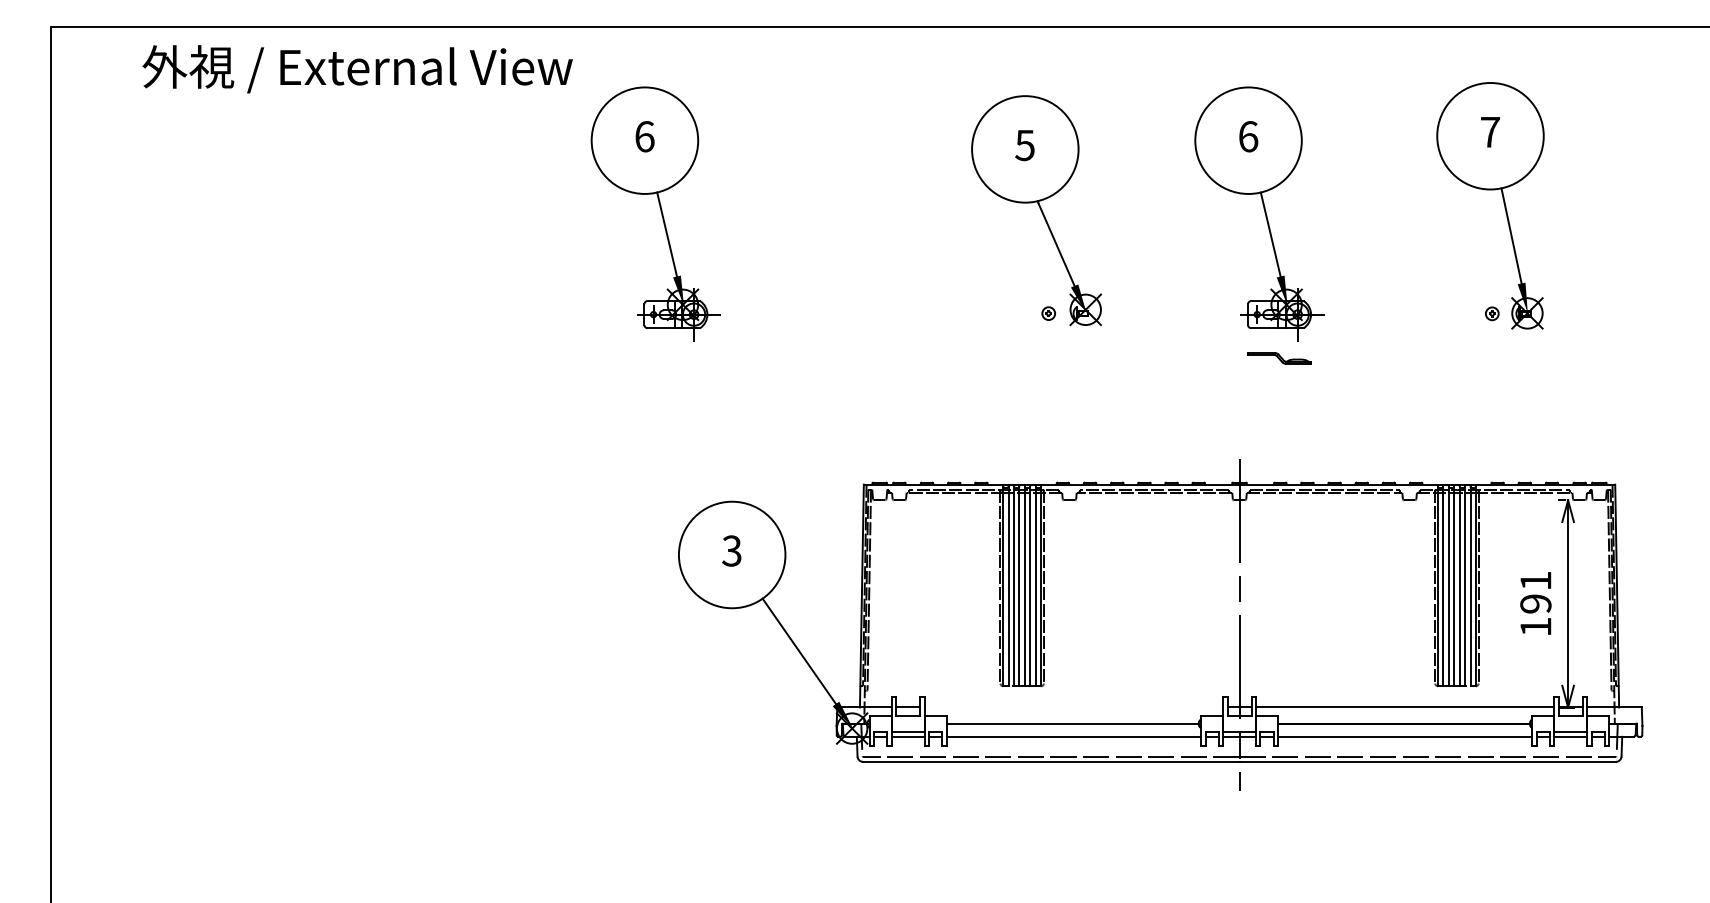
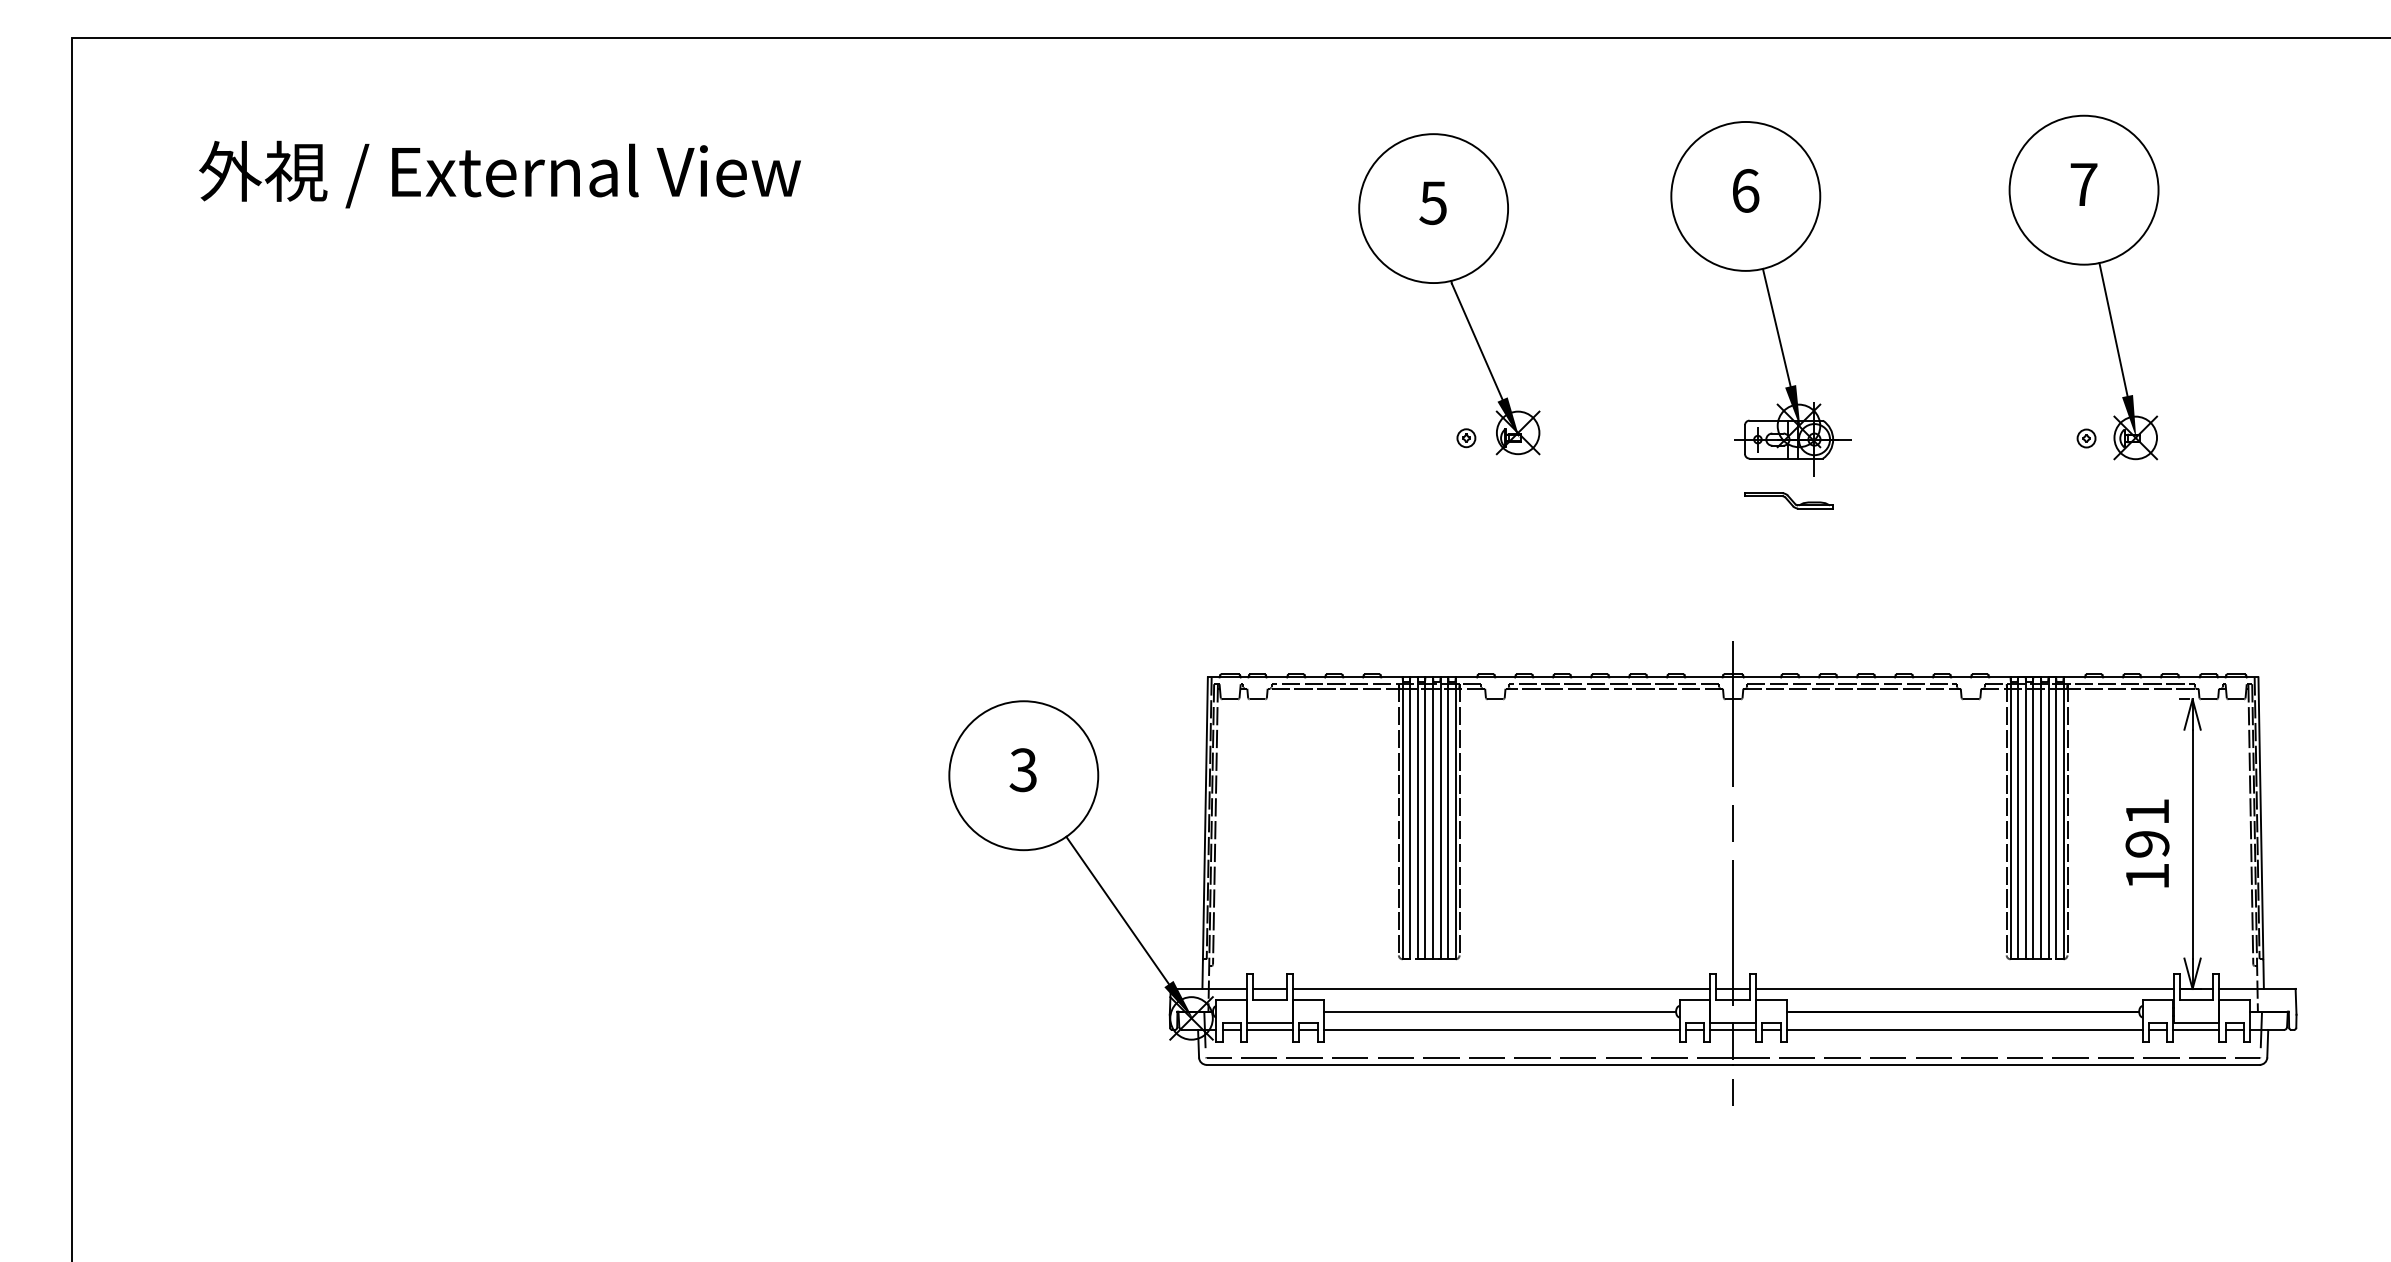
text: (357, 69) -> (499, 174), moved
part: (661, 212) -> (924, 297), removed
line: (1073, 707) -> (1501, 988), added

